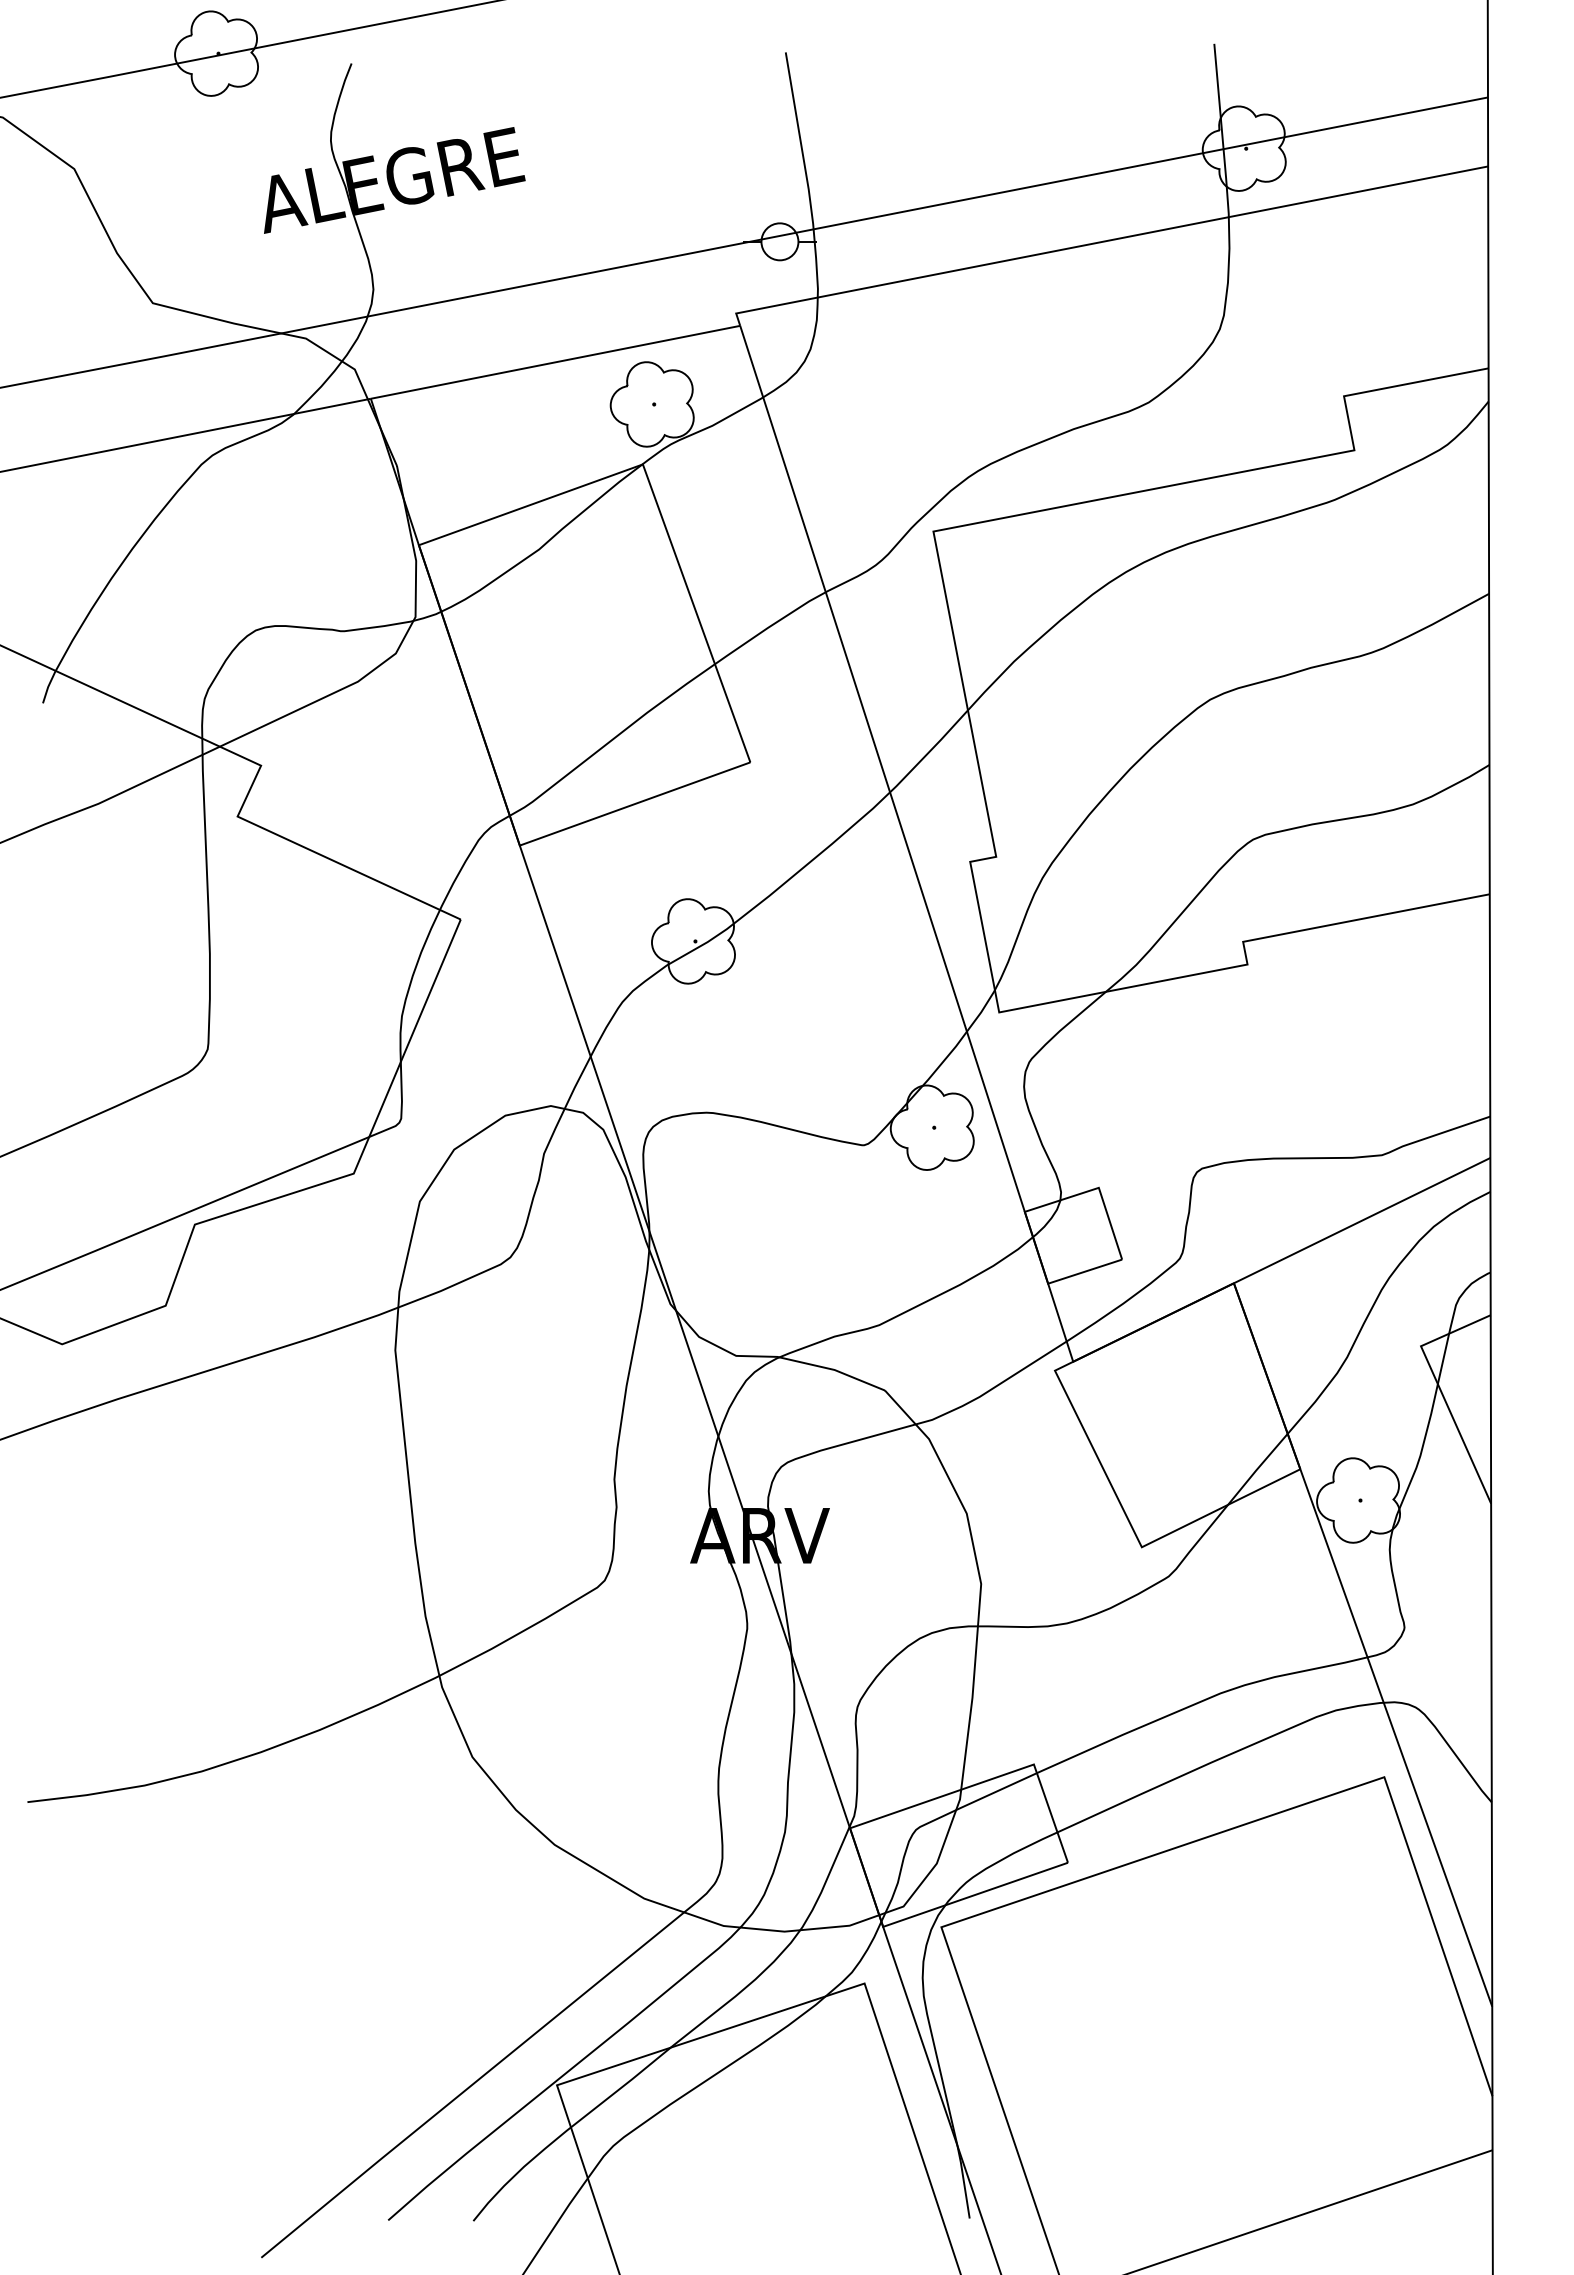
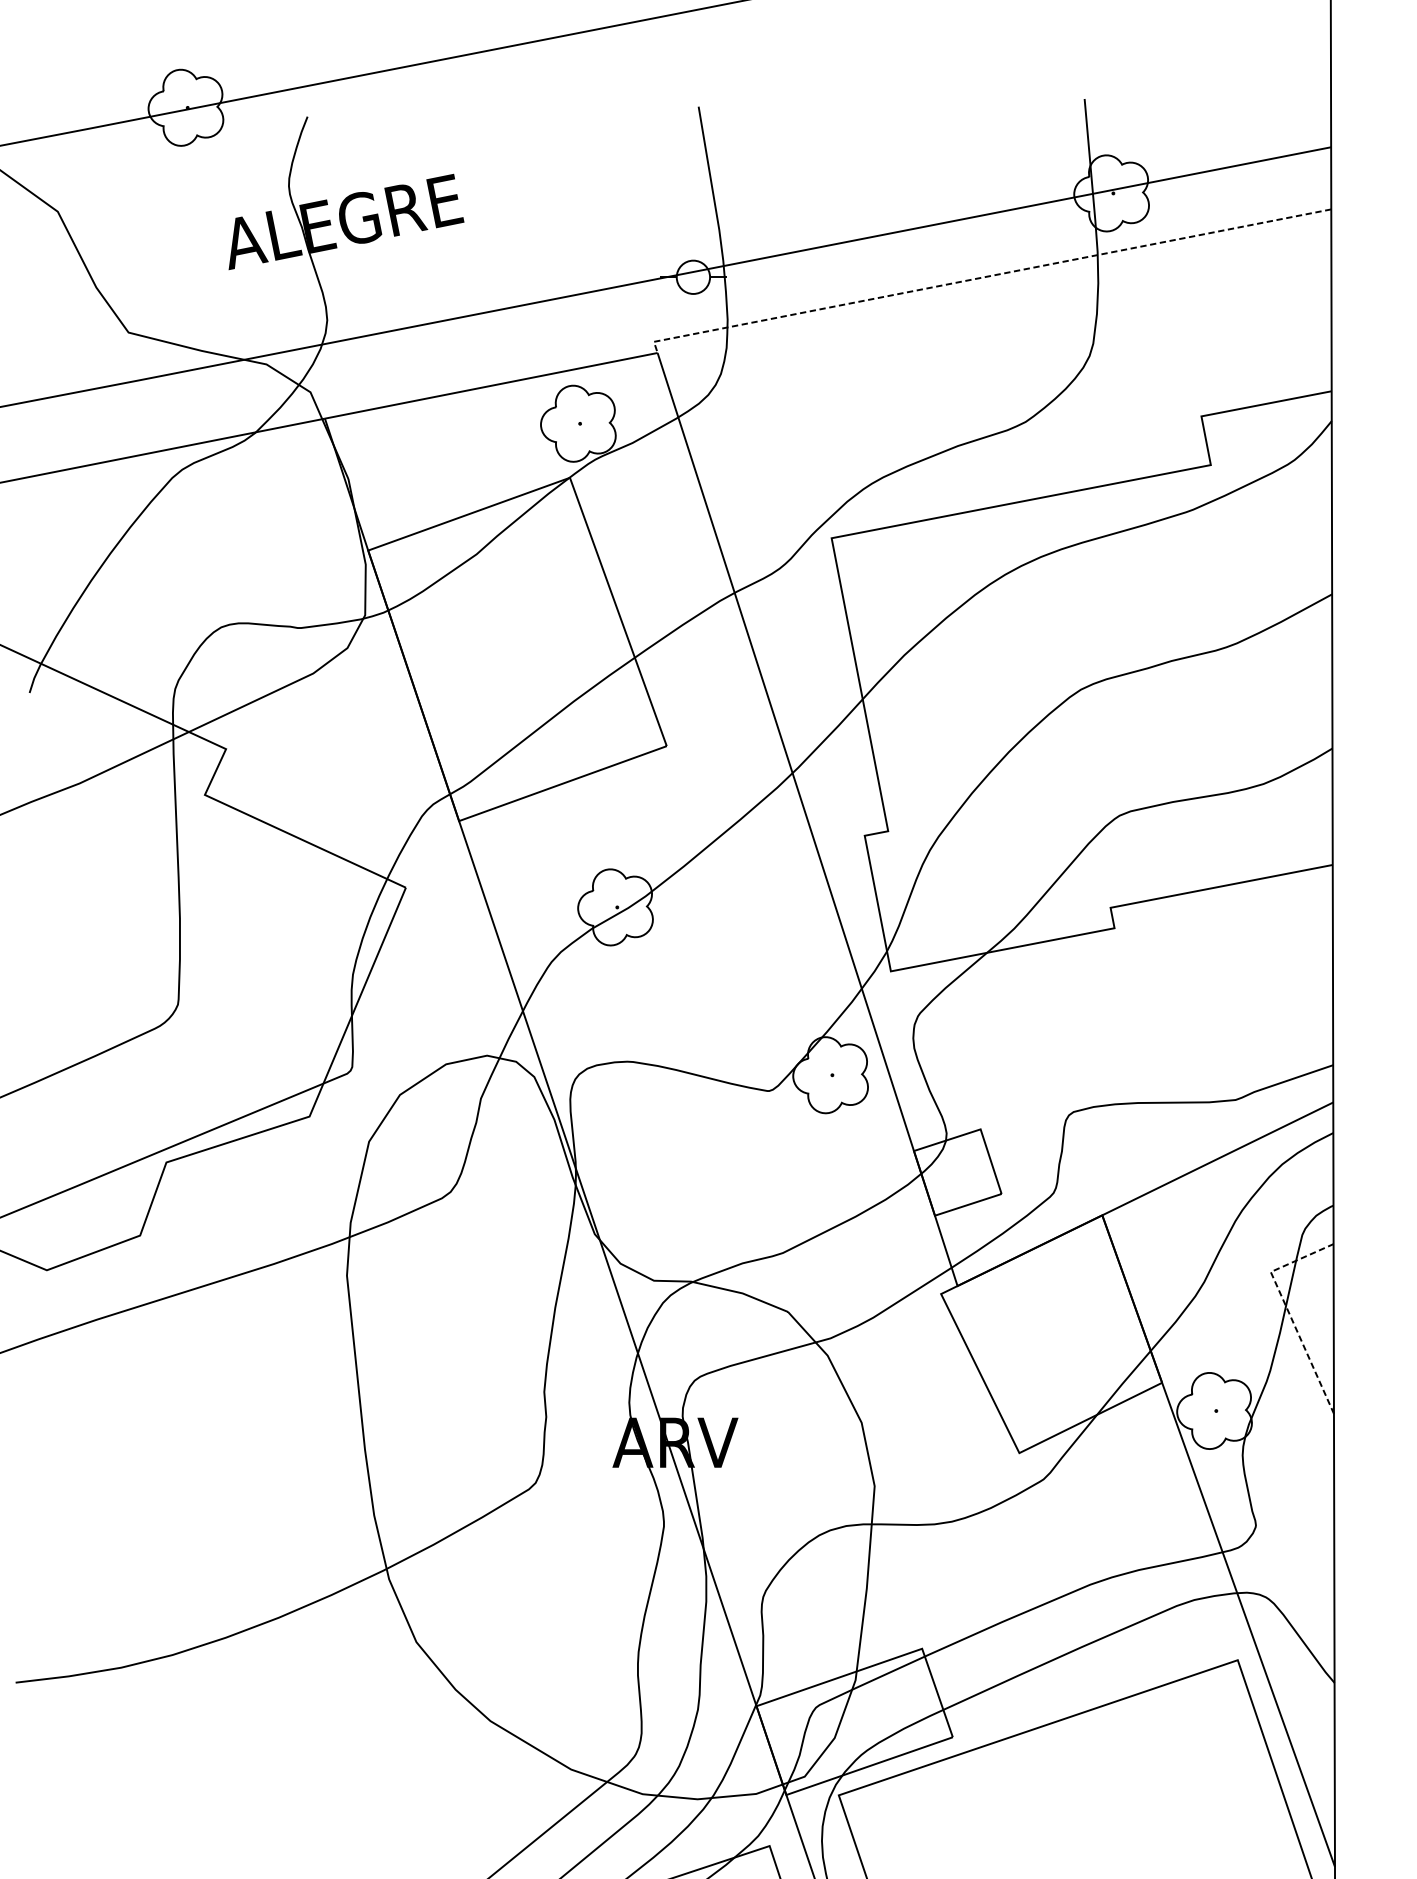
line: (1104, 241) -> (985, 276), solid -> dashed
line: (1440, 1389) -> (1288, 1311), solid -> dashed

